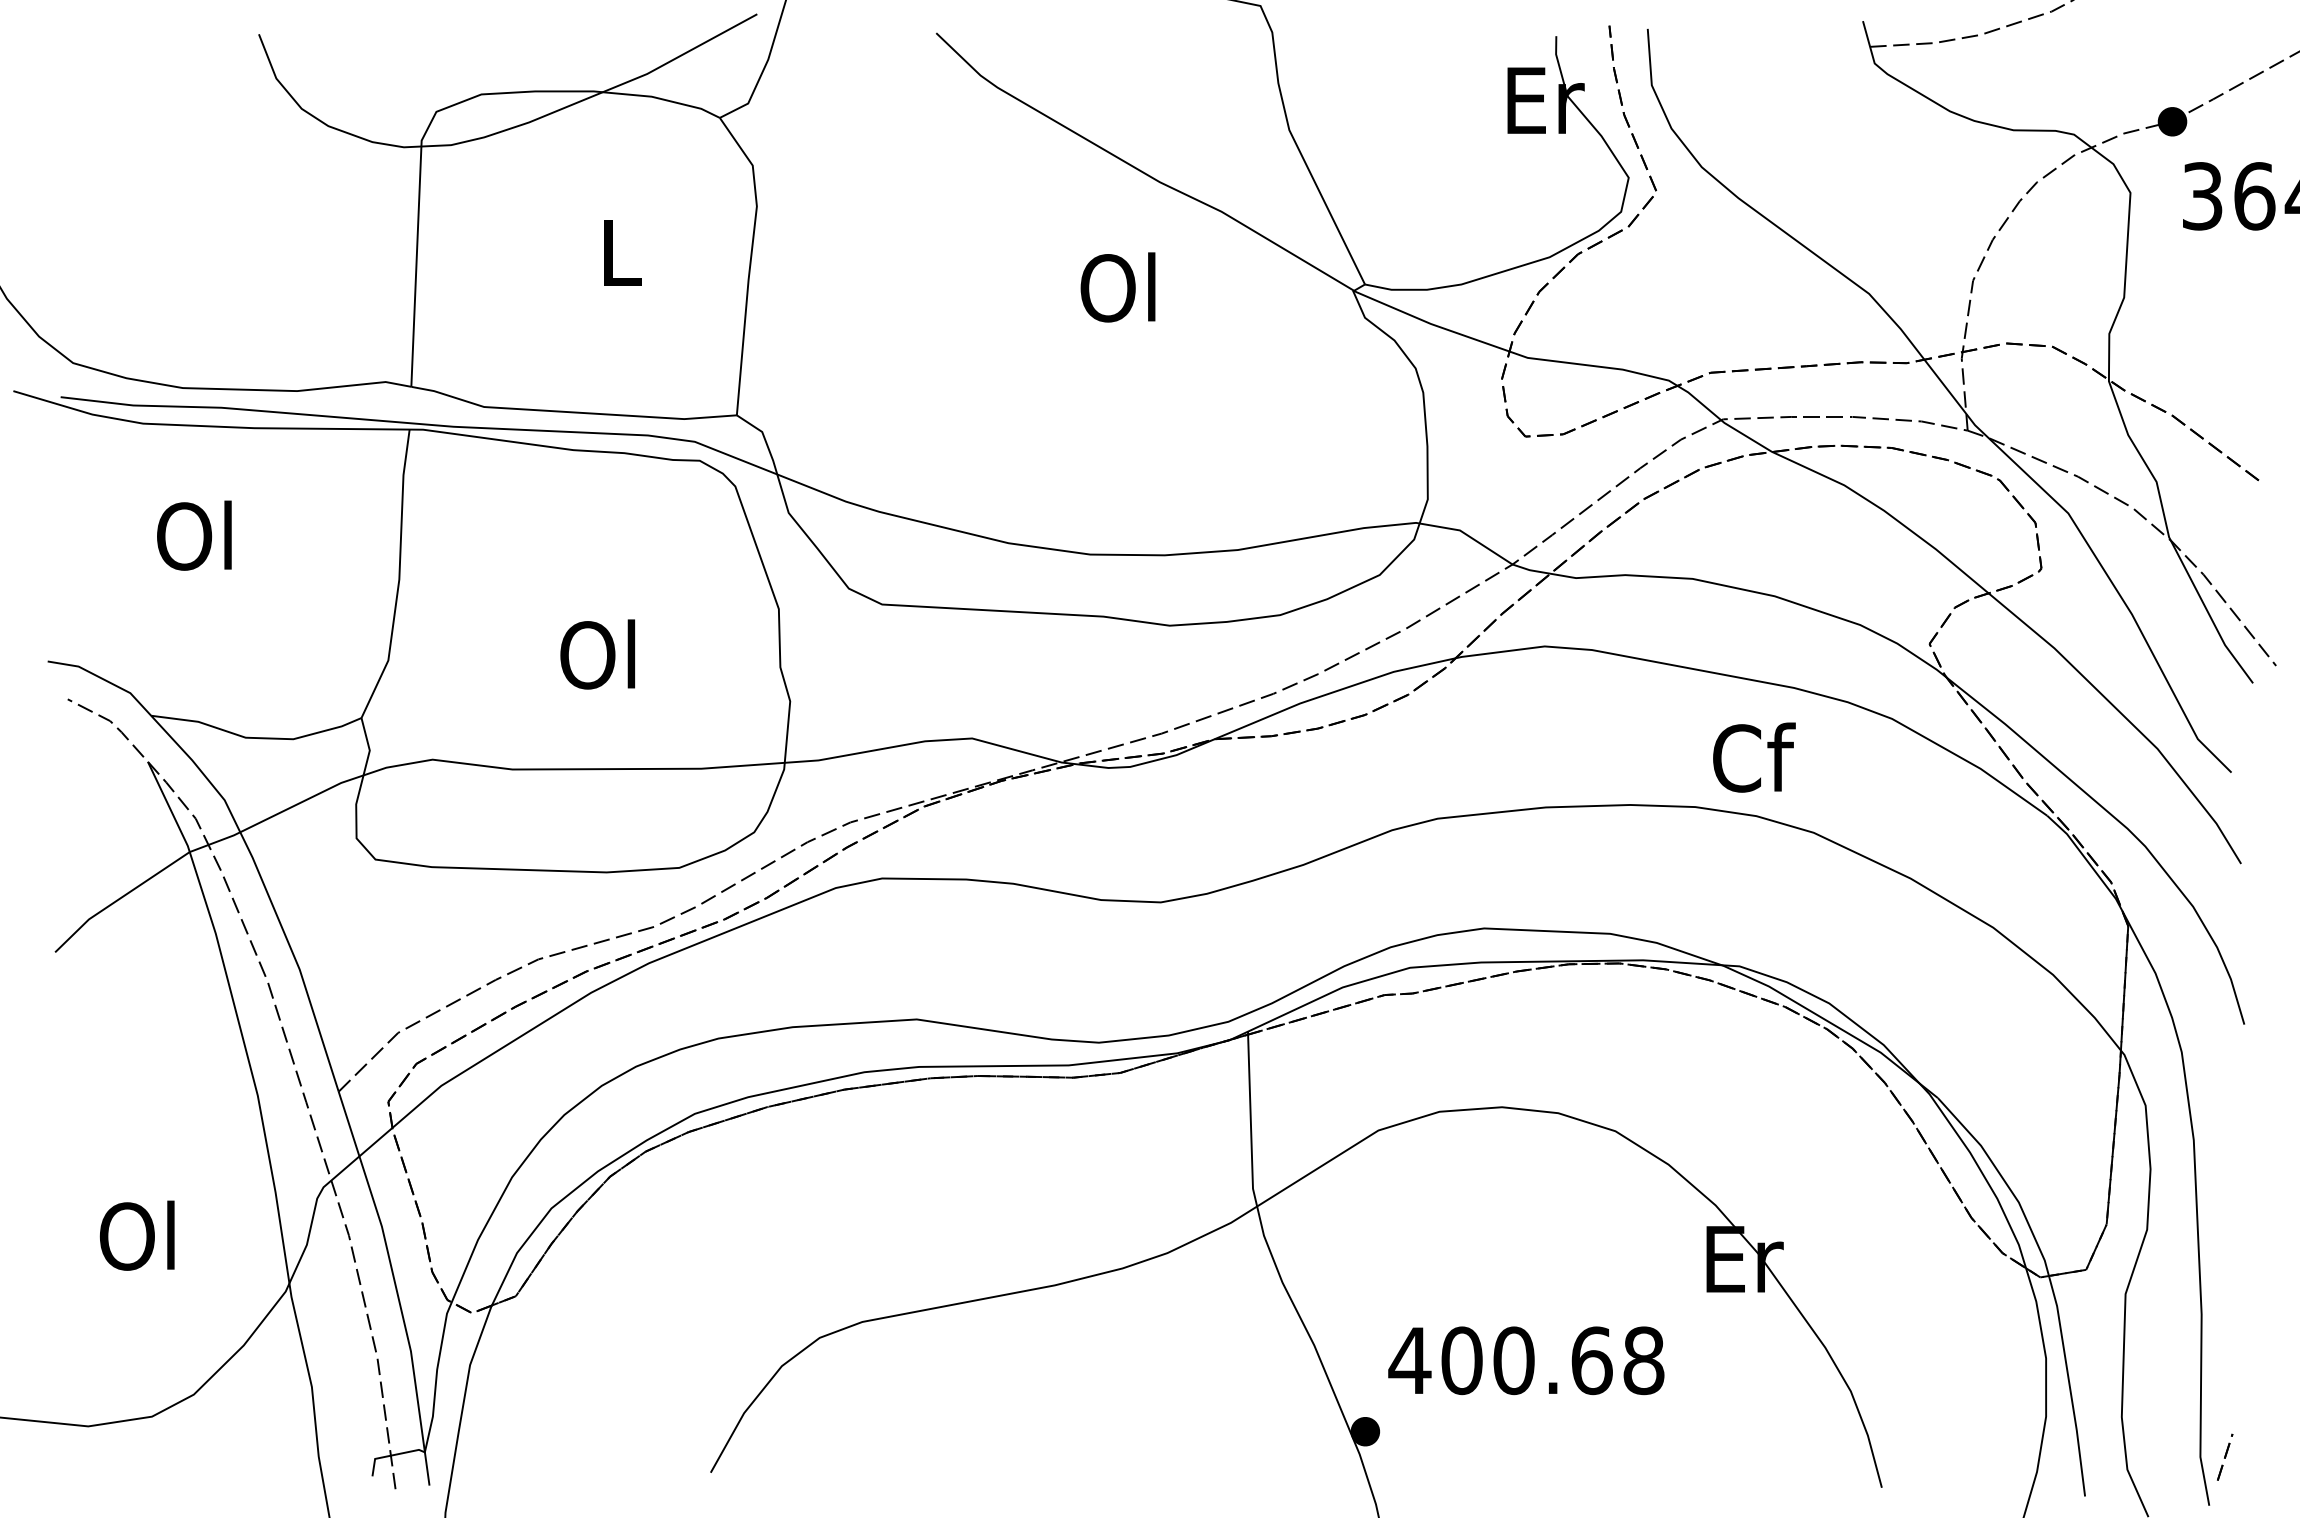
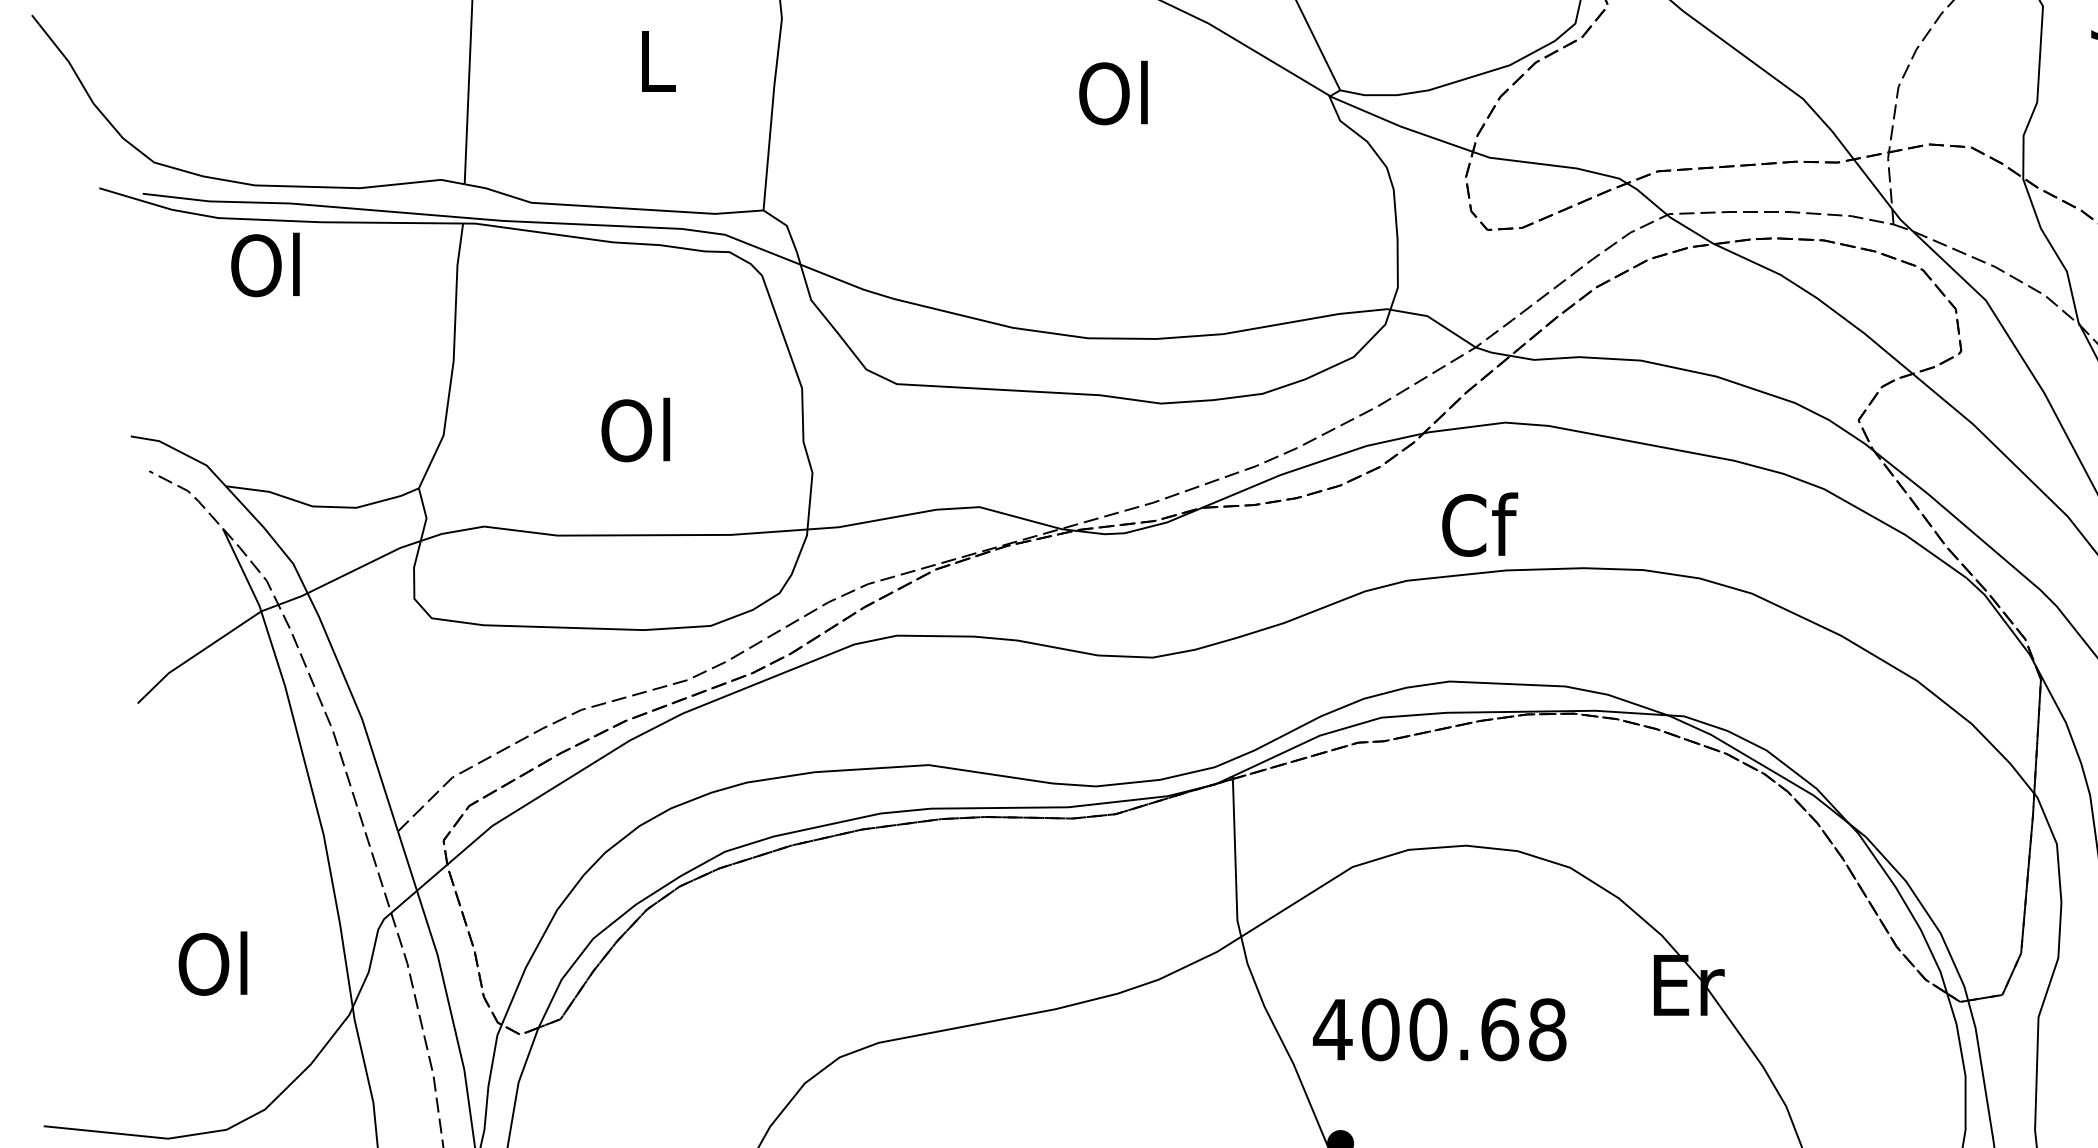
text: (194, 535) -> (265, 264), moved
text: (1754, 757) -> (1480, 524), moved
text: (1526, 1360) -> (1439, 1029), moved

